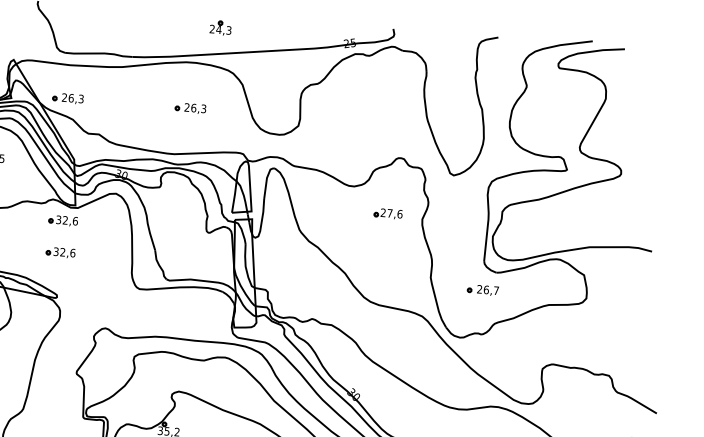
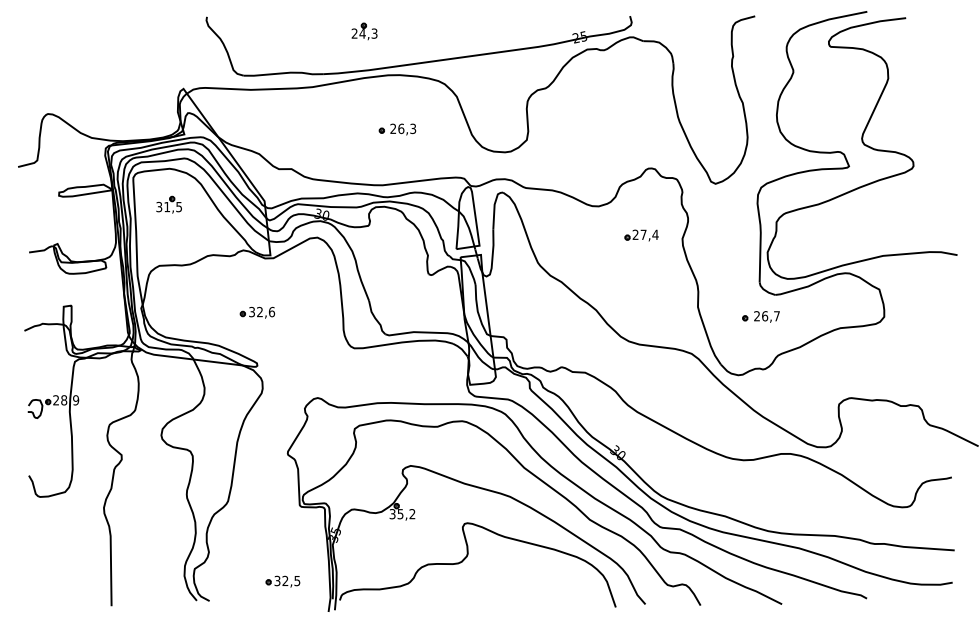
part: (220, 28) -> (364, 31), moved
part: (68, 98) -> (251, 129), removed
text: (399, 213) -> (655, 234), 27,6 -> 27,4
part: (62, 220) -> (256, 274), removed

